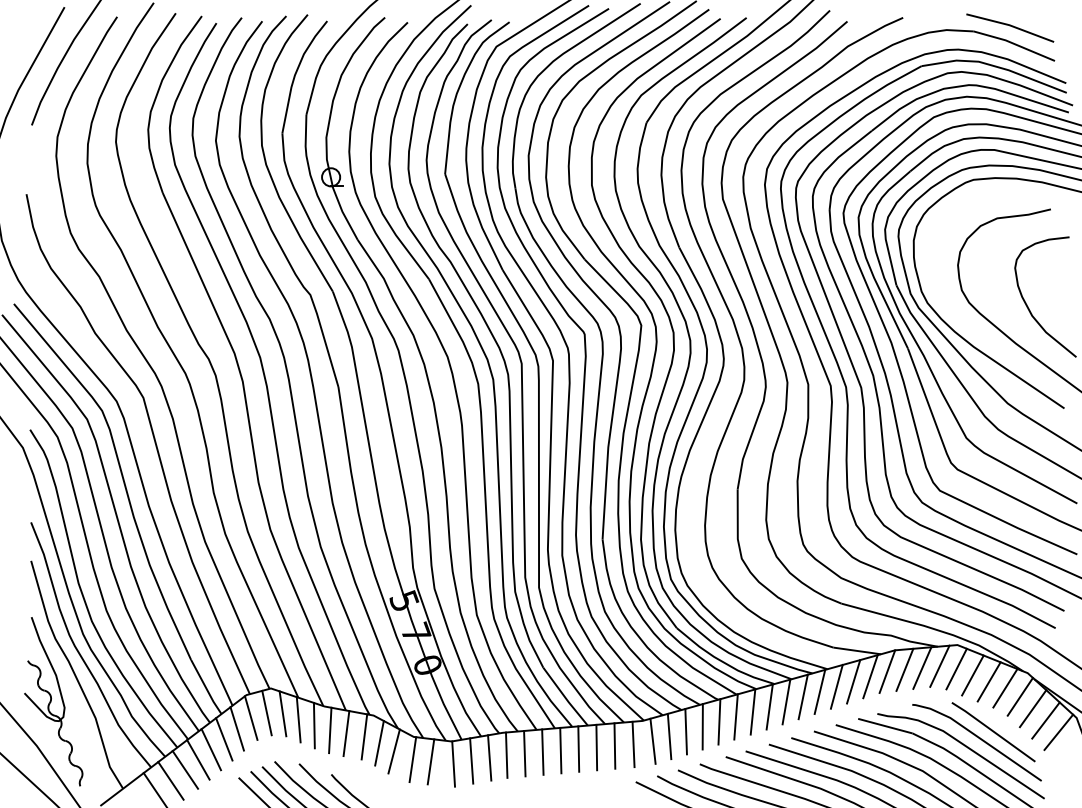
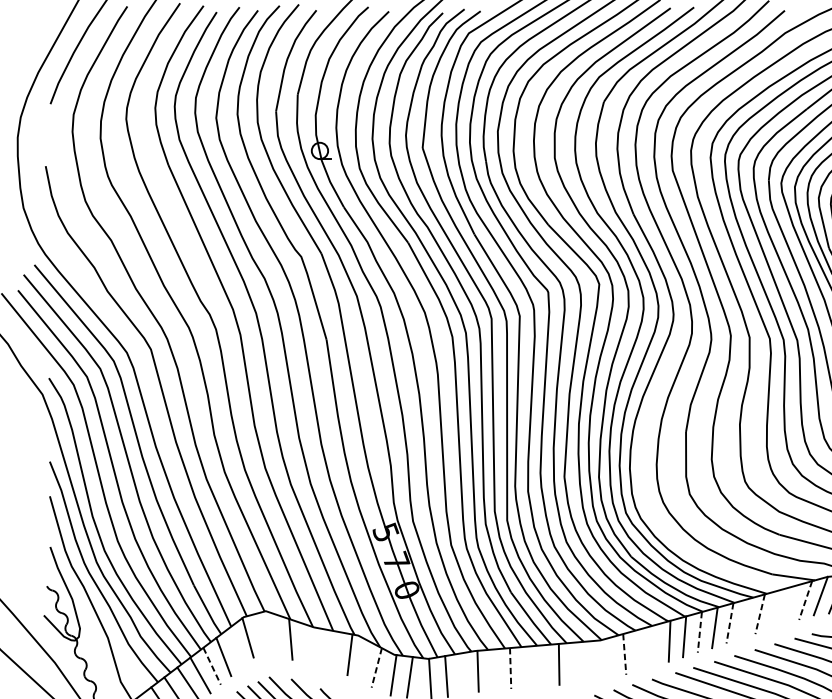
line: (870, 676) -> (805, 600), solid -> dashed
line: (853, 681) -> (790, 604), removed
line: (836, 686) -> (775, 609), removed
line: (819, 691) -> (759, 613), solid -> dashed
line: (802, 696) -> (744, 618), removed
line: (786, 701) -> (730, 622), solid -> dashed
line: (266, 712) -> (261, 632), removed
line: (753, 712) -> (700, 632), solid -> dashed
line: (282, 713) -> (276, 633), removed
line: (313, 725) -> (304, 644), removed
line: (702, 726) -> (654, 645), removed
line: (236, 728) -> (234, 647), removed
line: (330, 730) -> (319, 649), removed
line: (685, 731) -> (639, 649), removed
line: (346, 733) -> (333, 651), removed
line: (669, 736) -> (624, 654), solid -> dashed
line: (652, 740) -> (609, 658), removed
line: (379, 743) -> (363, 660), removed
line: (633, 744) -> (592, 661), removed
line: (614, 745) -> (575, 662), removed
line: (578, 748) -> (542, 665), removed
line: (211, 749) -> (212, 666), solid -> dashed
line: (560, 750) -> (526, 667), removed
line: (394, 751) -> (377, 667), solid -> dashed
line: (542, 752) -> (510, 668), solid -> dashed
line: (524, 753) -> (494, 669), removed
line: (489, 757) -> (462, 673), removed

